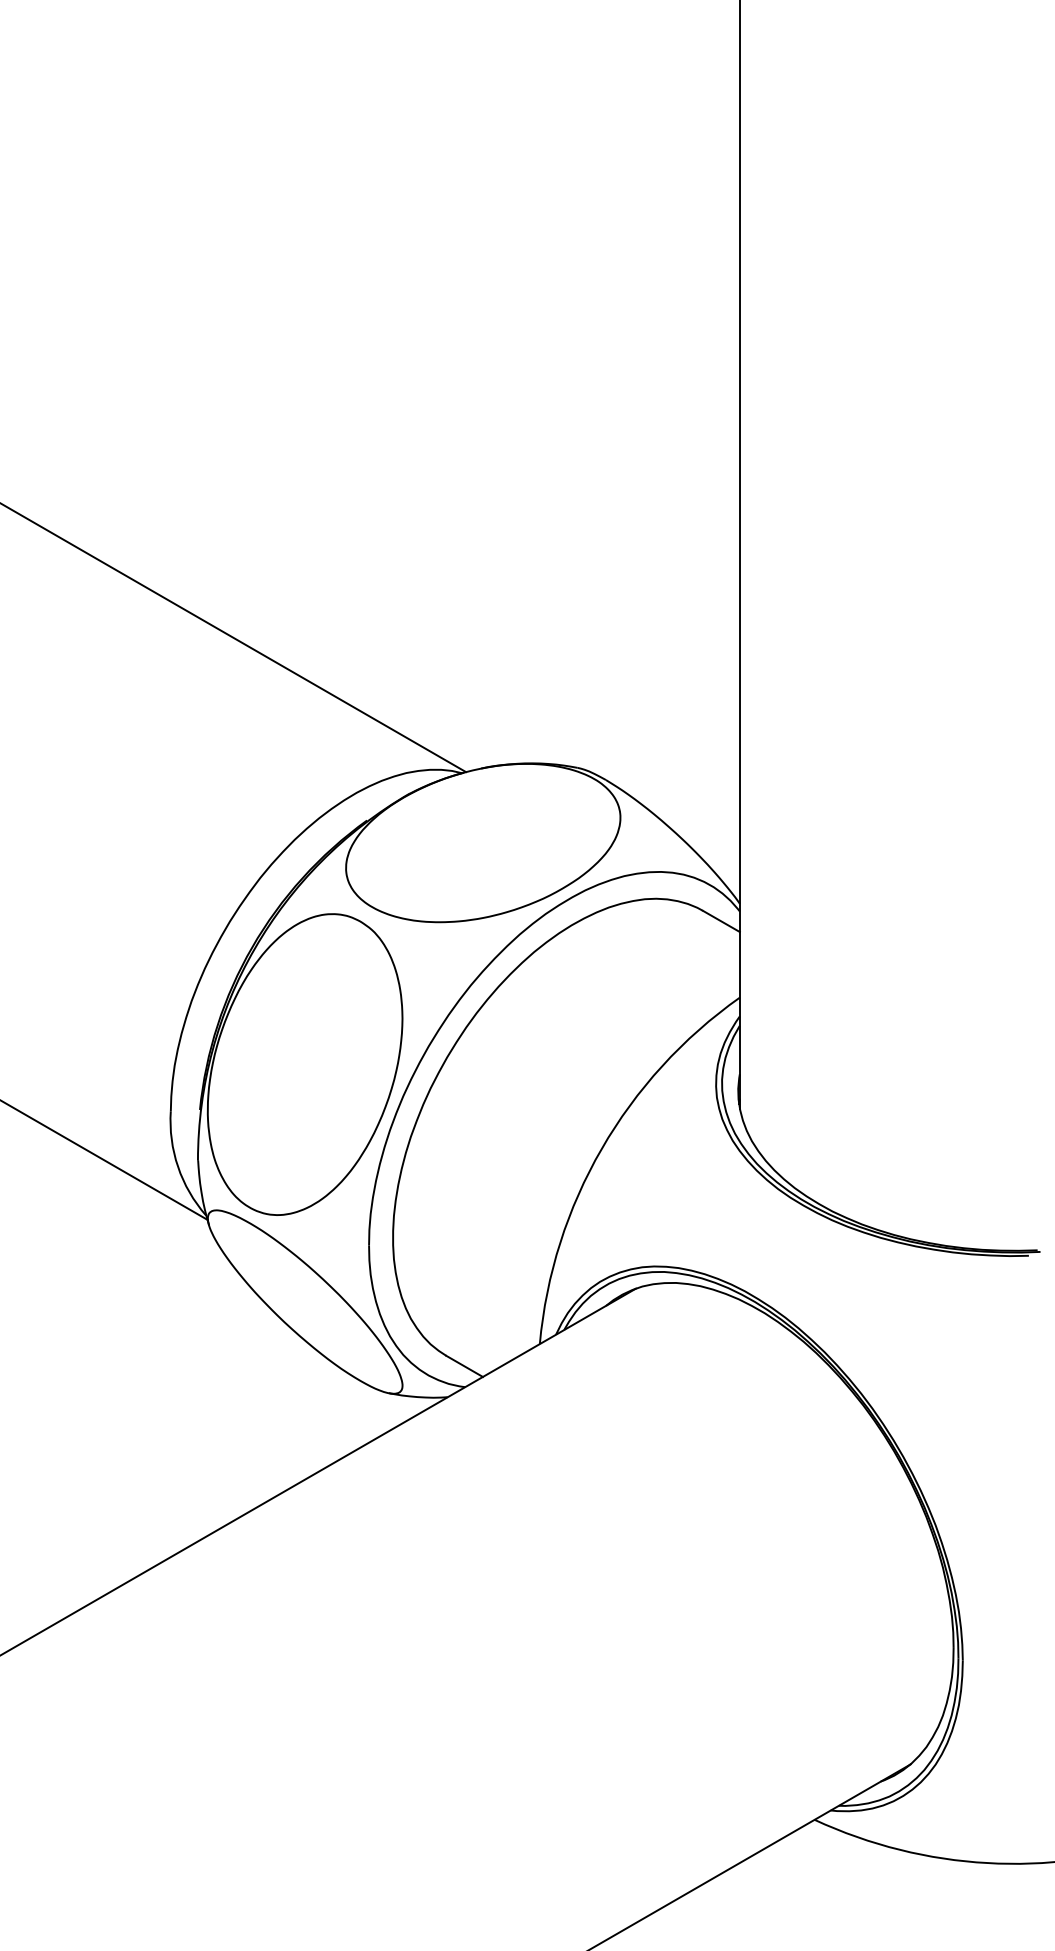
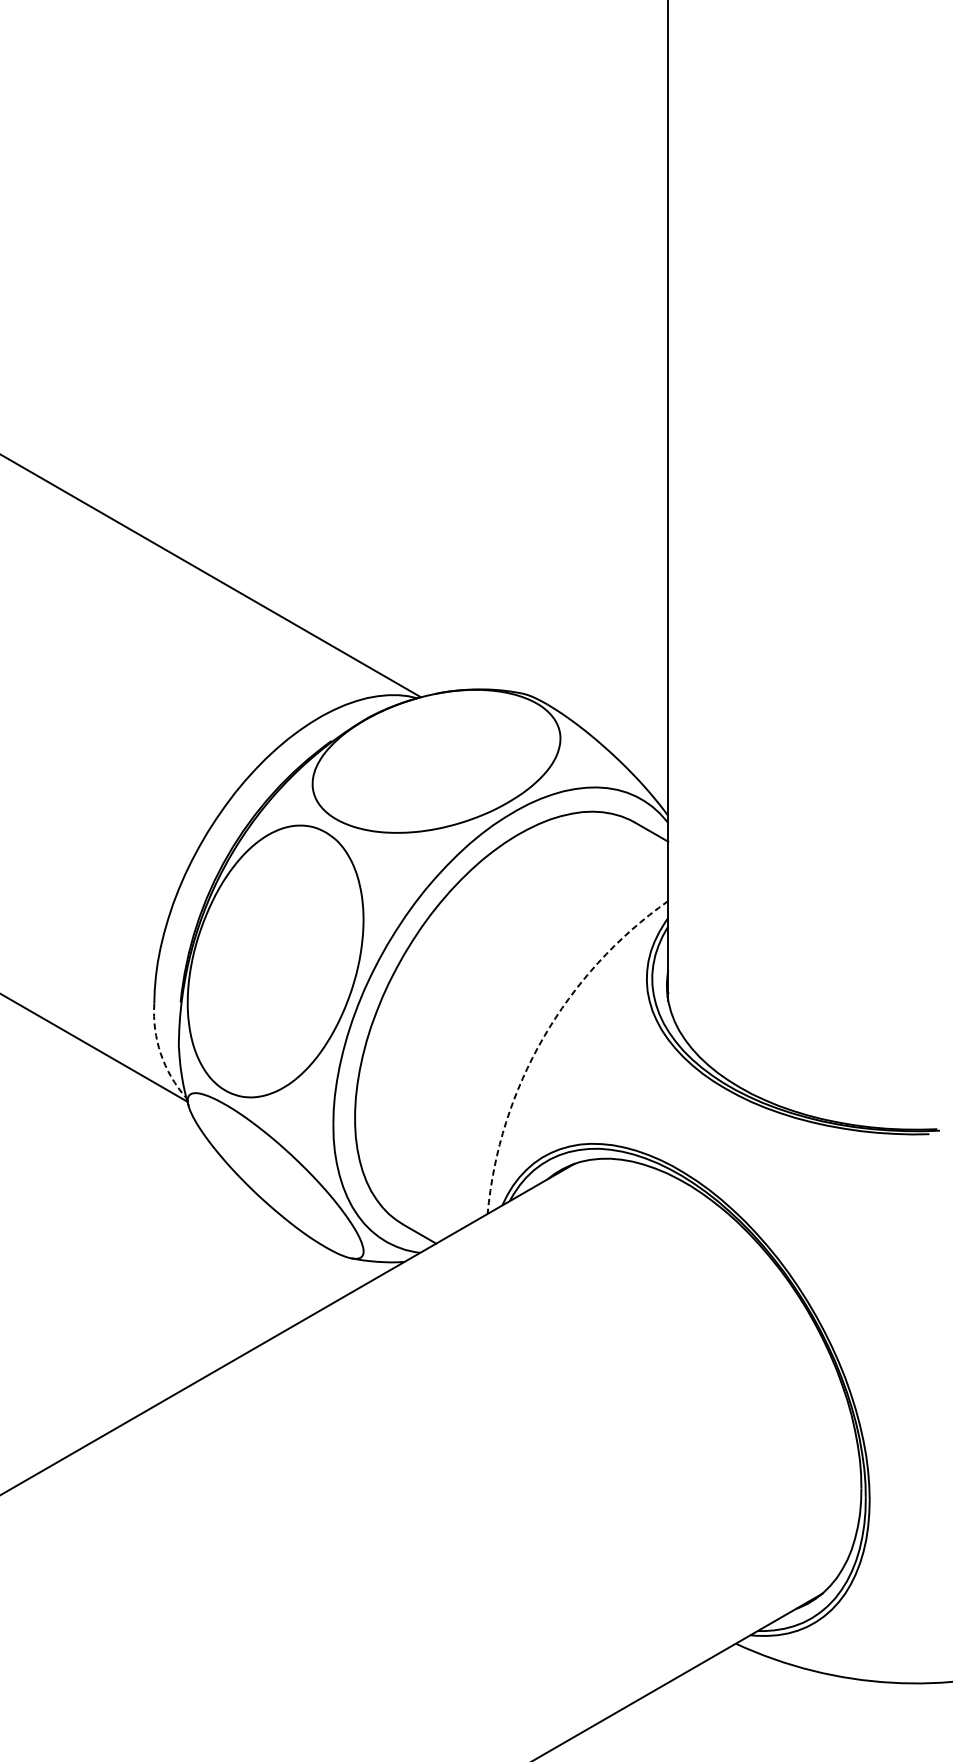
arc: (601, 1148) -> (543, 1037), solid -> dashed
arc: (178, 1166) -> (161, 1053), solid -> dashed

